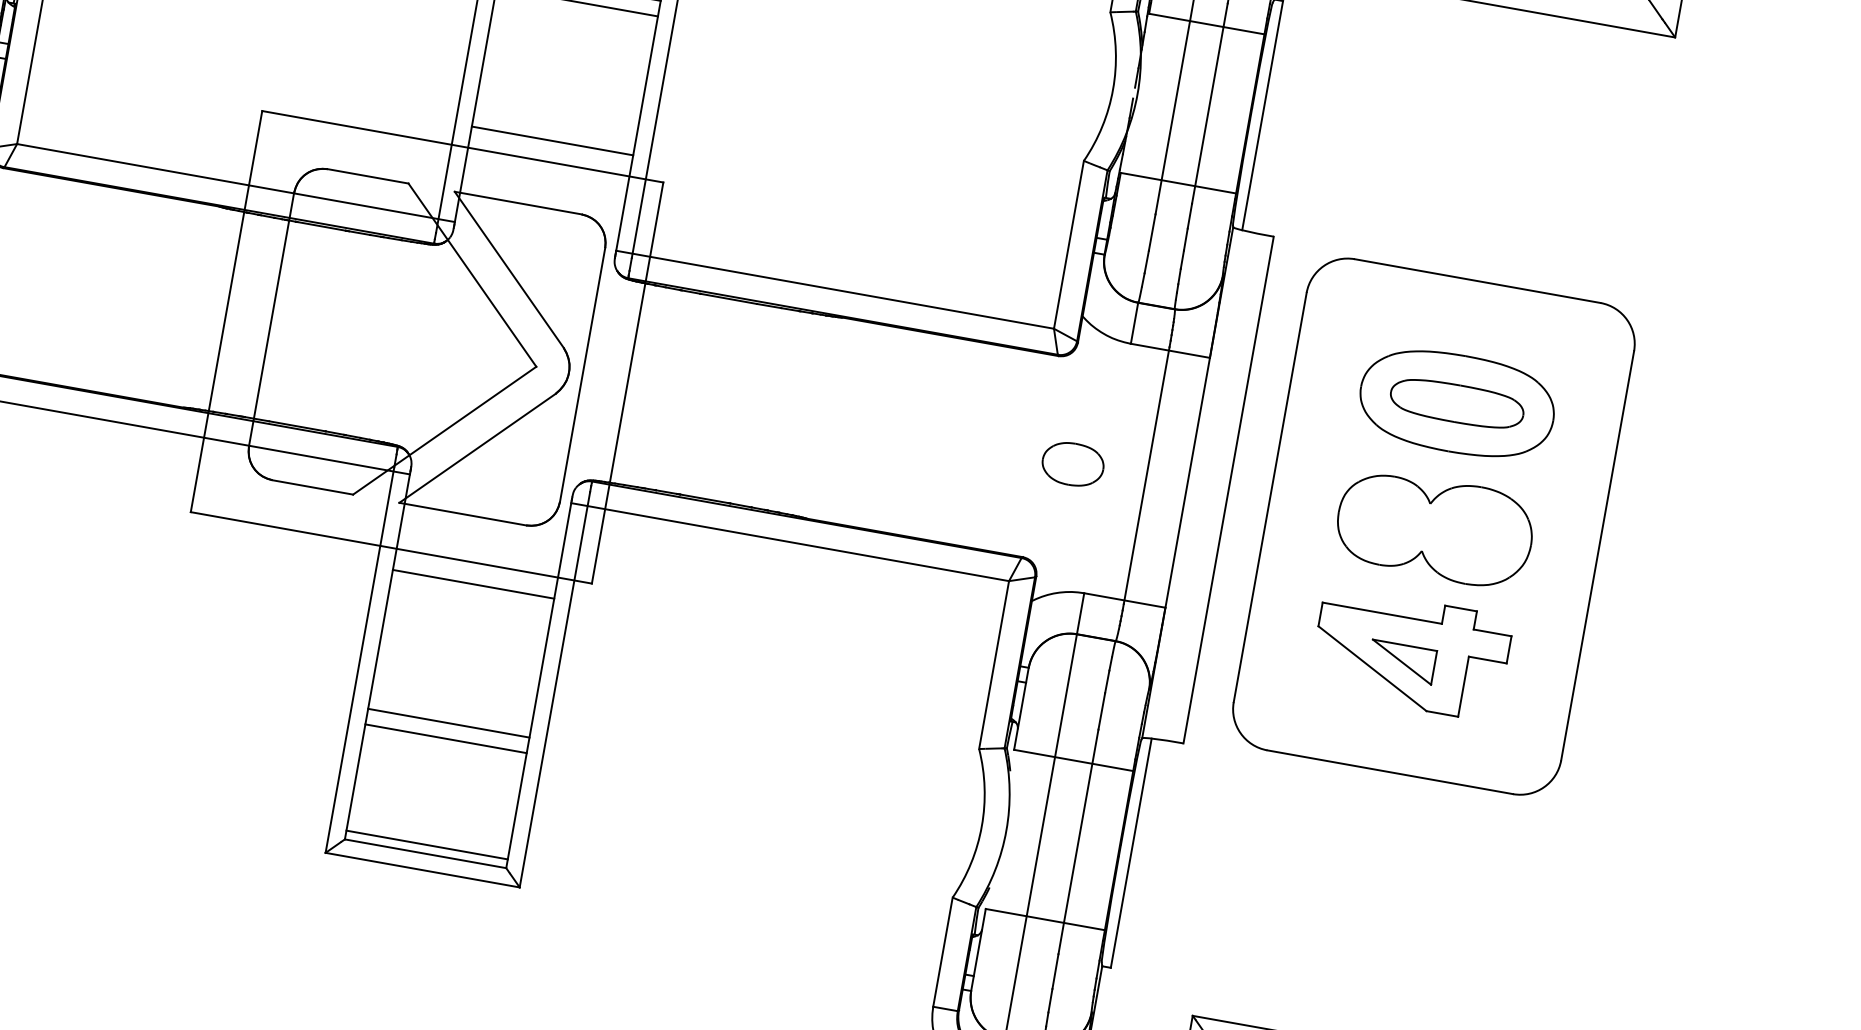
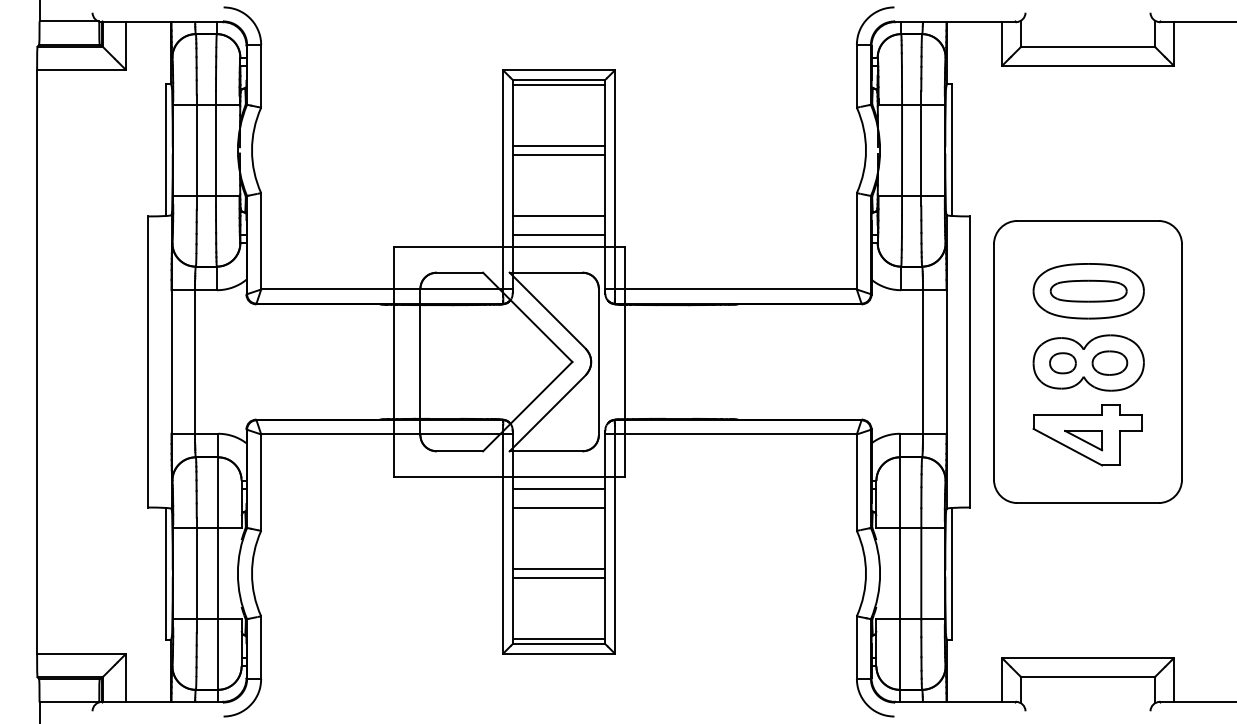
line: (557, 107) -> (558, 215), added
part: (1072, 463) -> (1109, 362), moved
part: (1389, 521) -> (1062, 363), added
line: (466, 617) -> (558, 508), added

